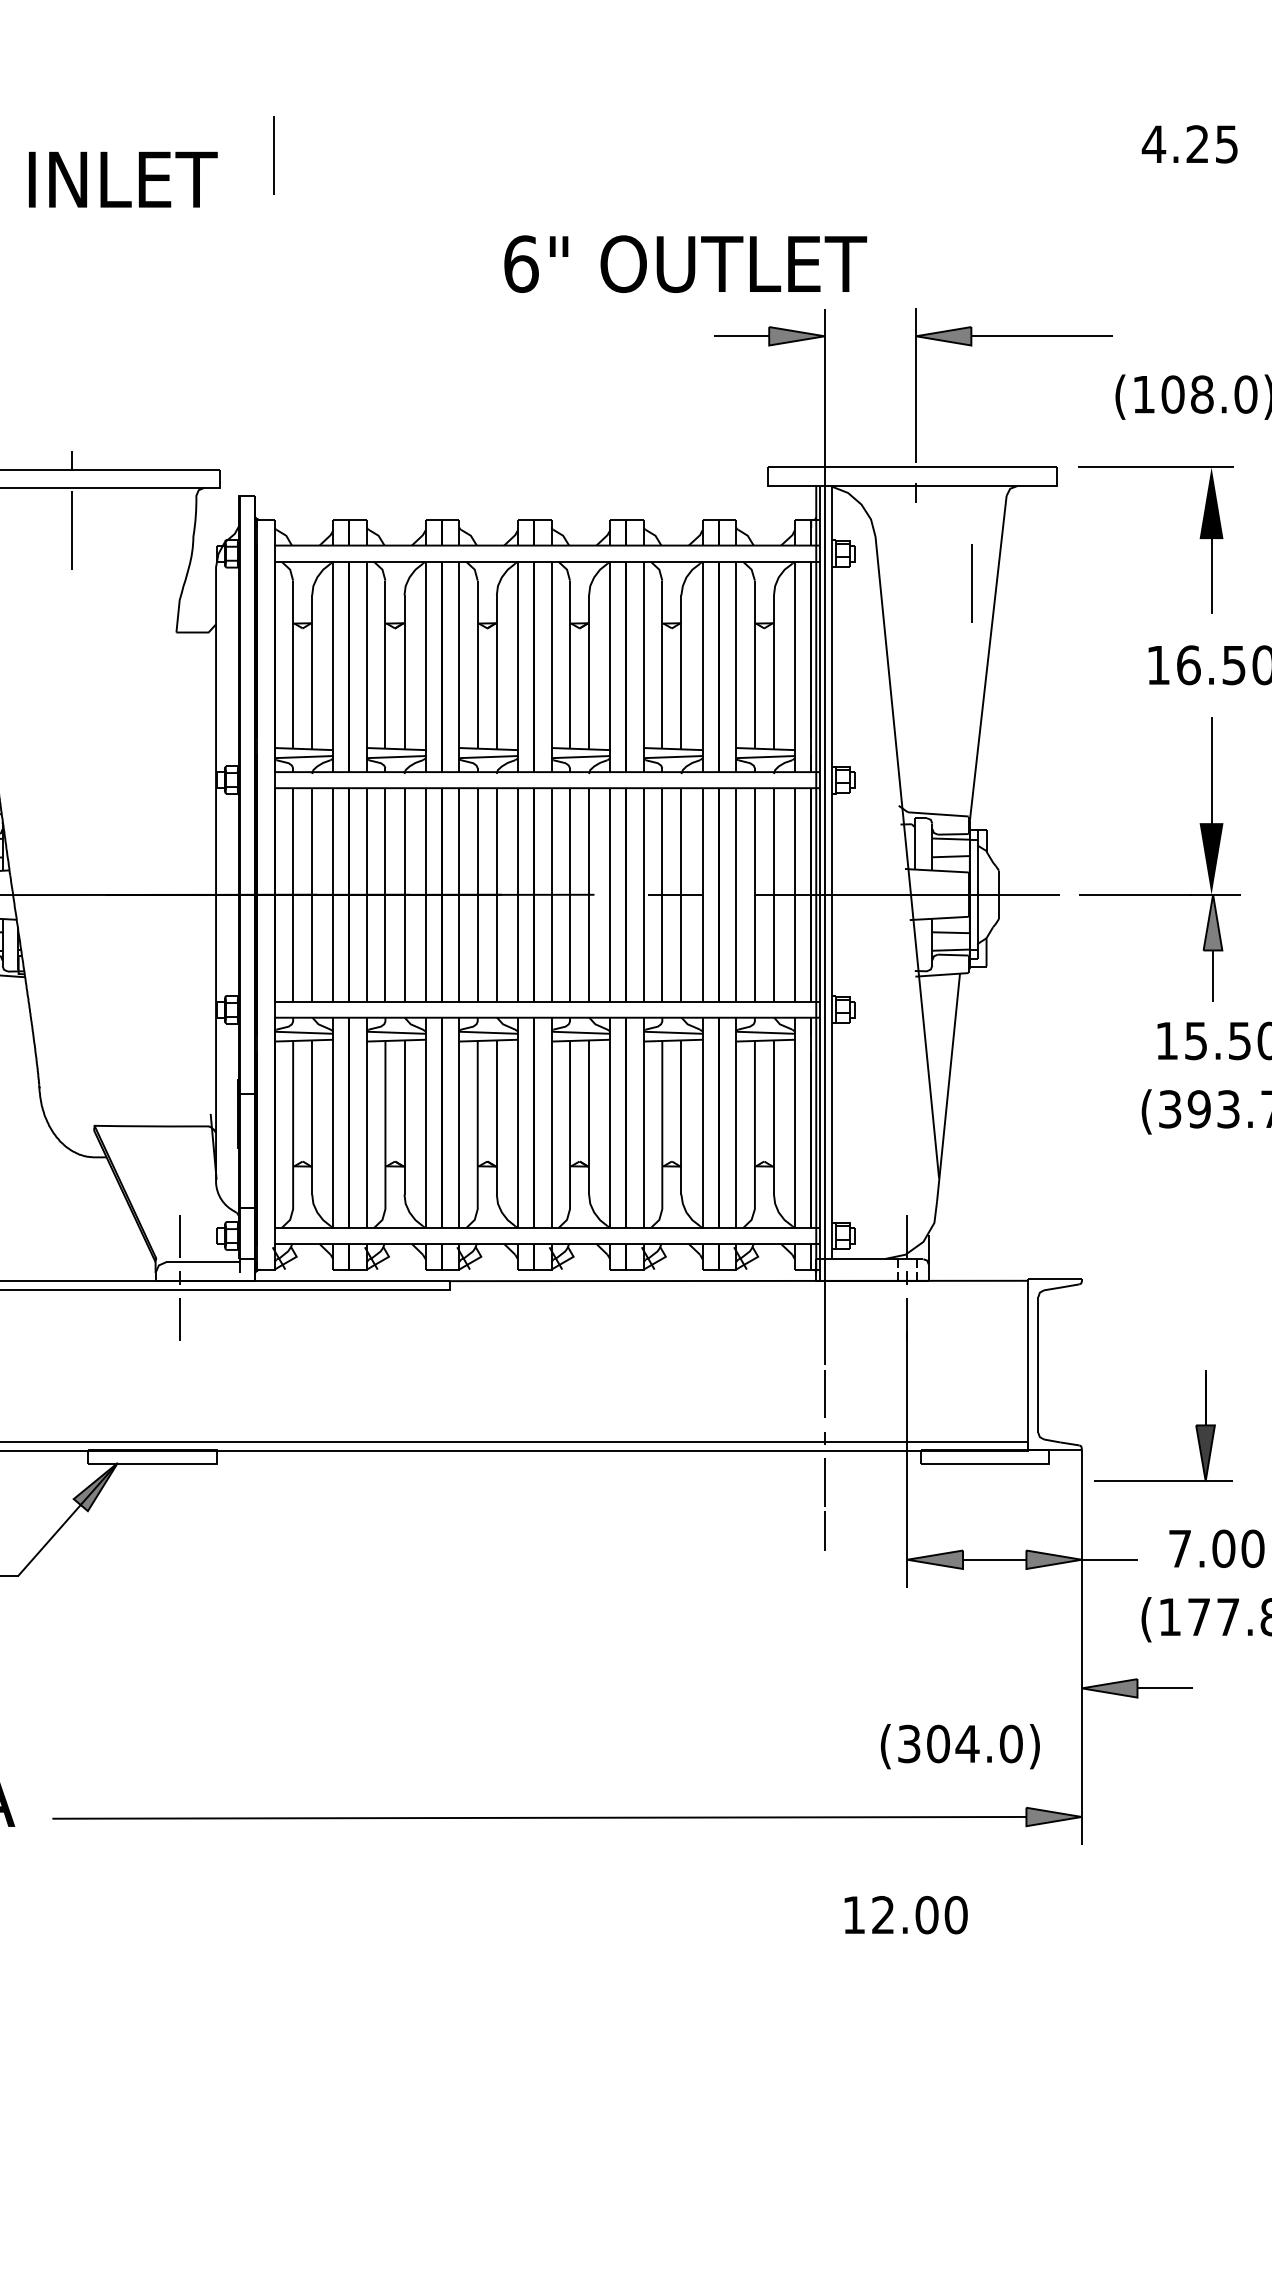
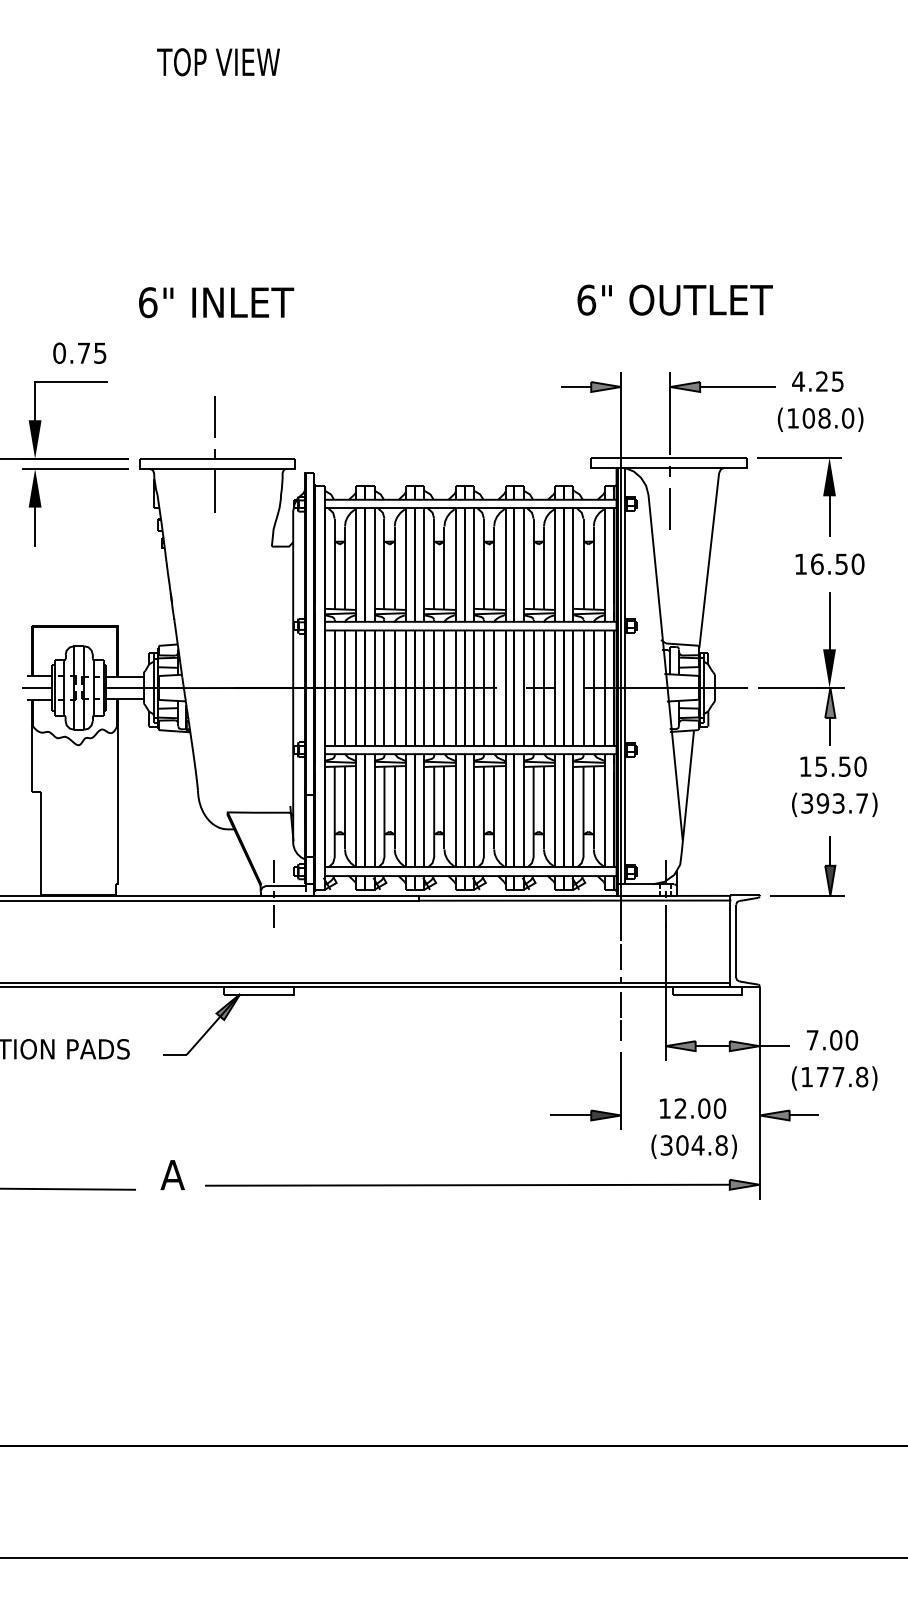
text: (1189, 144) -> (817, 381), moved
line: (272, 155) -> (214, 416), moved
text: (684, 262) -> (674, 299), moved
line: (970, 582) -> (669, 508), moved
line: (738, 1289) -> (574, 900), added
part: (1194, 1426) -> (824, 866), moved
part: (769, 1677) -> (591, 1109), added
text: (1011, 1744) -> (721, 1145), (304.0) -> (304.8)
text: (907, 1914) -> (693, 1108), moved

